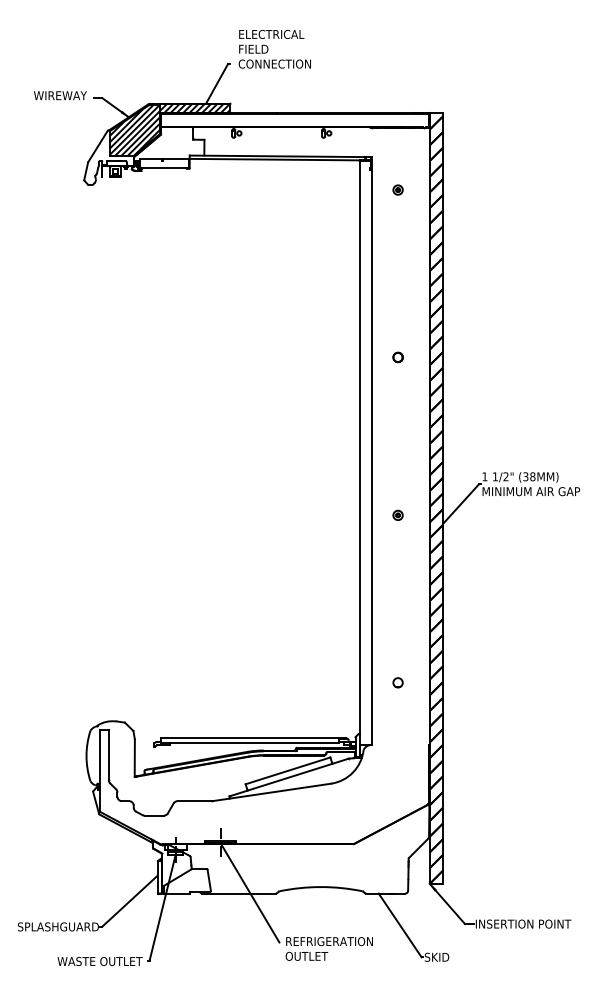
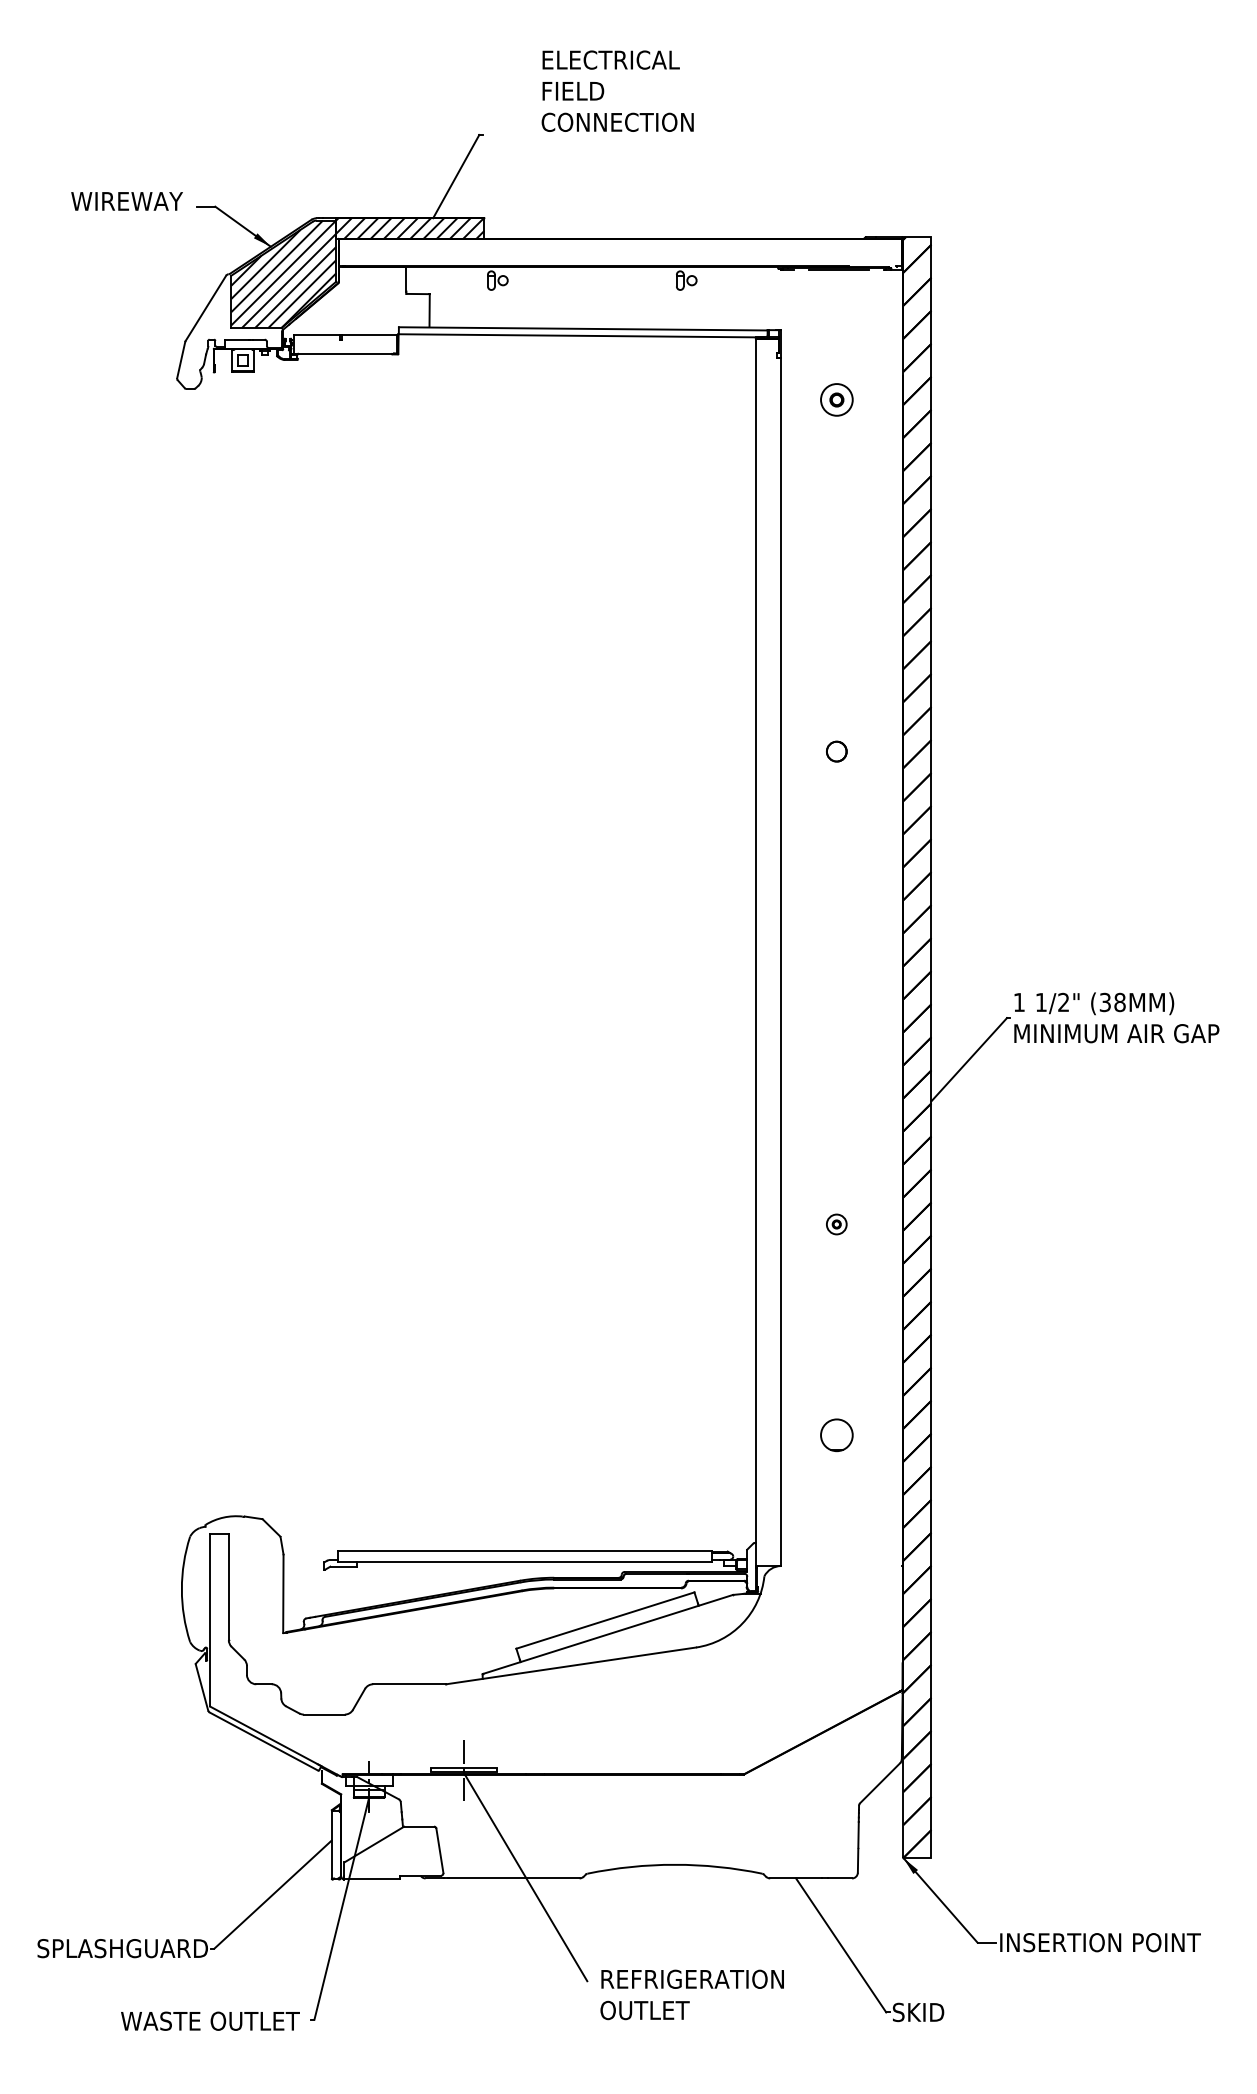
text: (274, 49) -> (616, 91), moved
part: (397, 189) -> (835, 398), size x1.6
part: (397, 514) -> (835, 1222), moved
circle: (397, 682) -> (835, 1434), size x1.6

